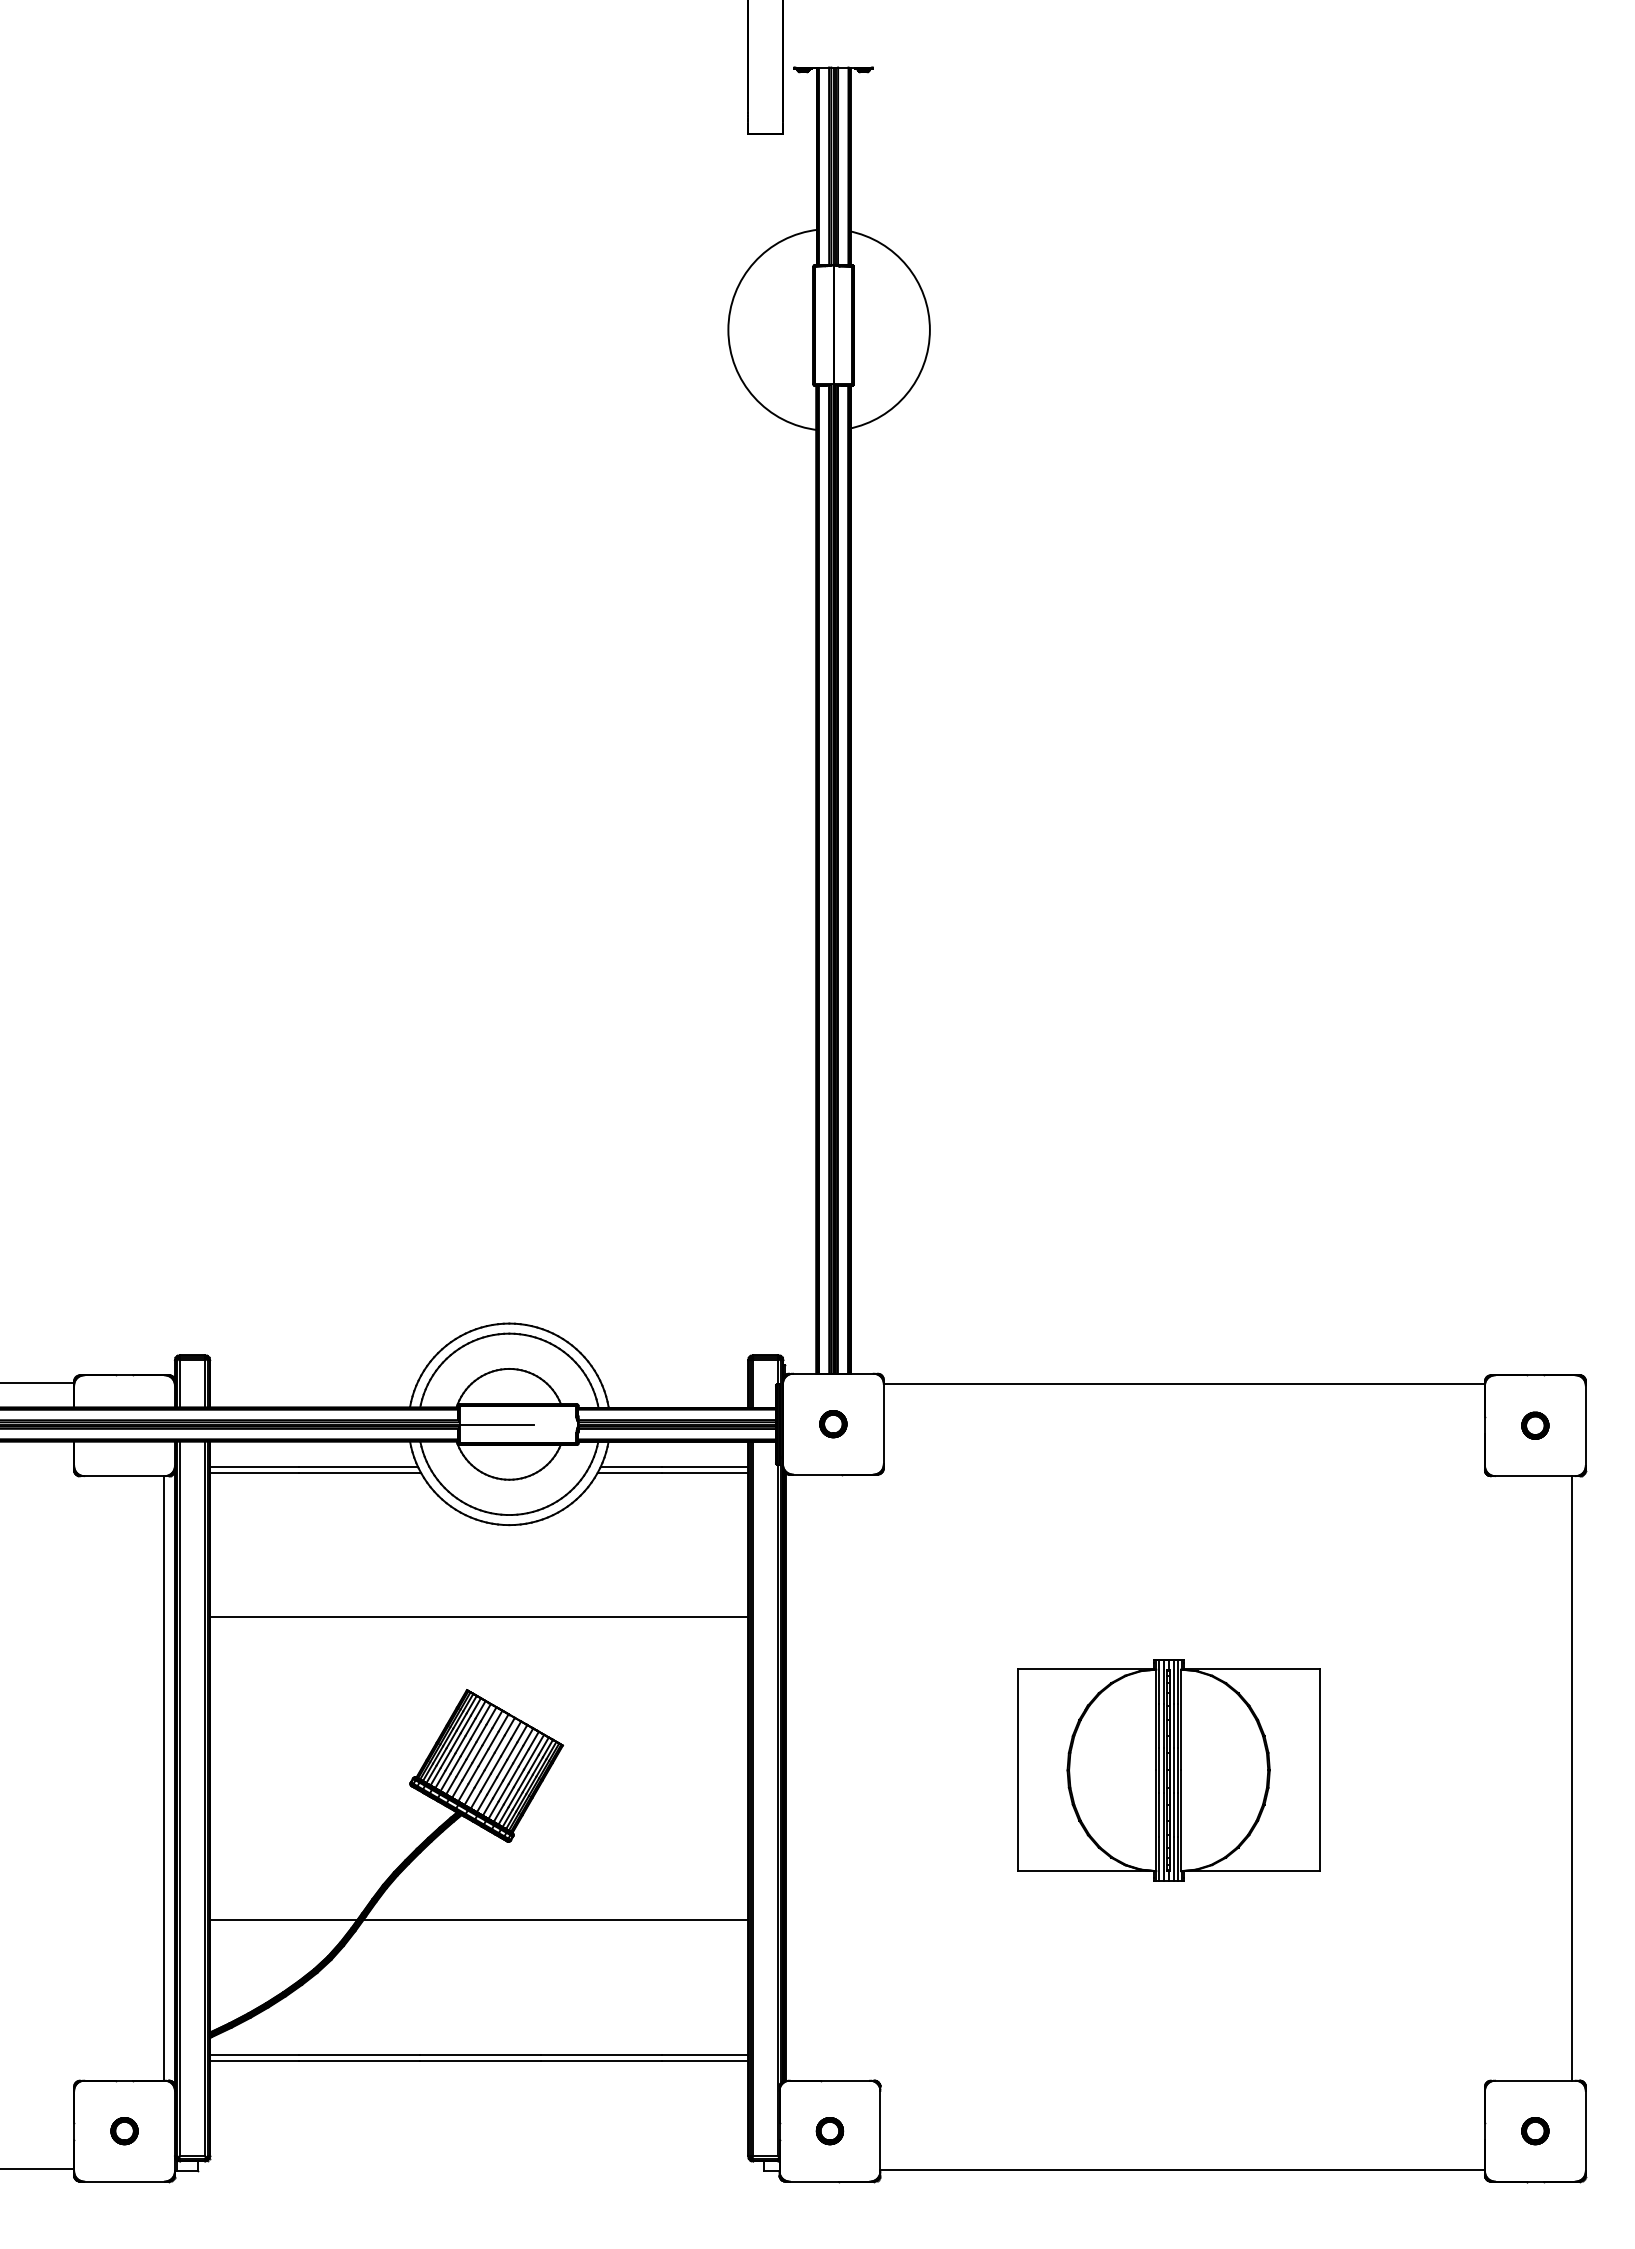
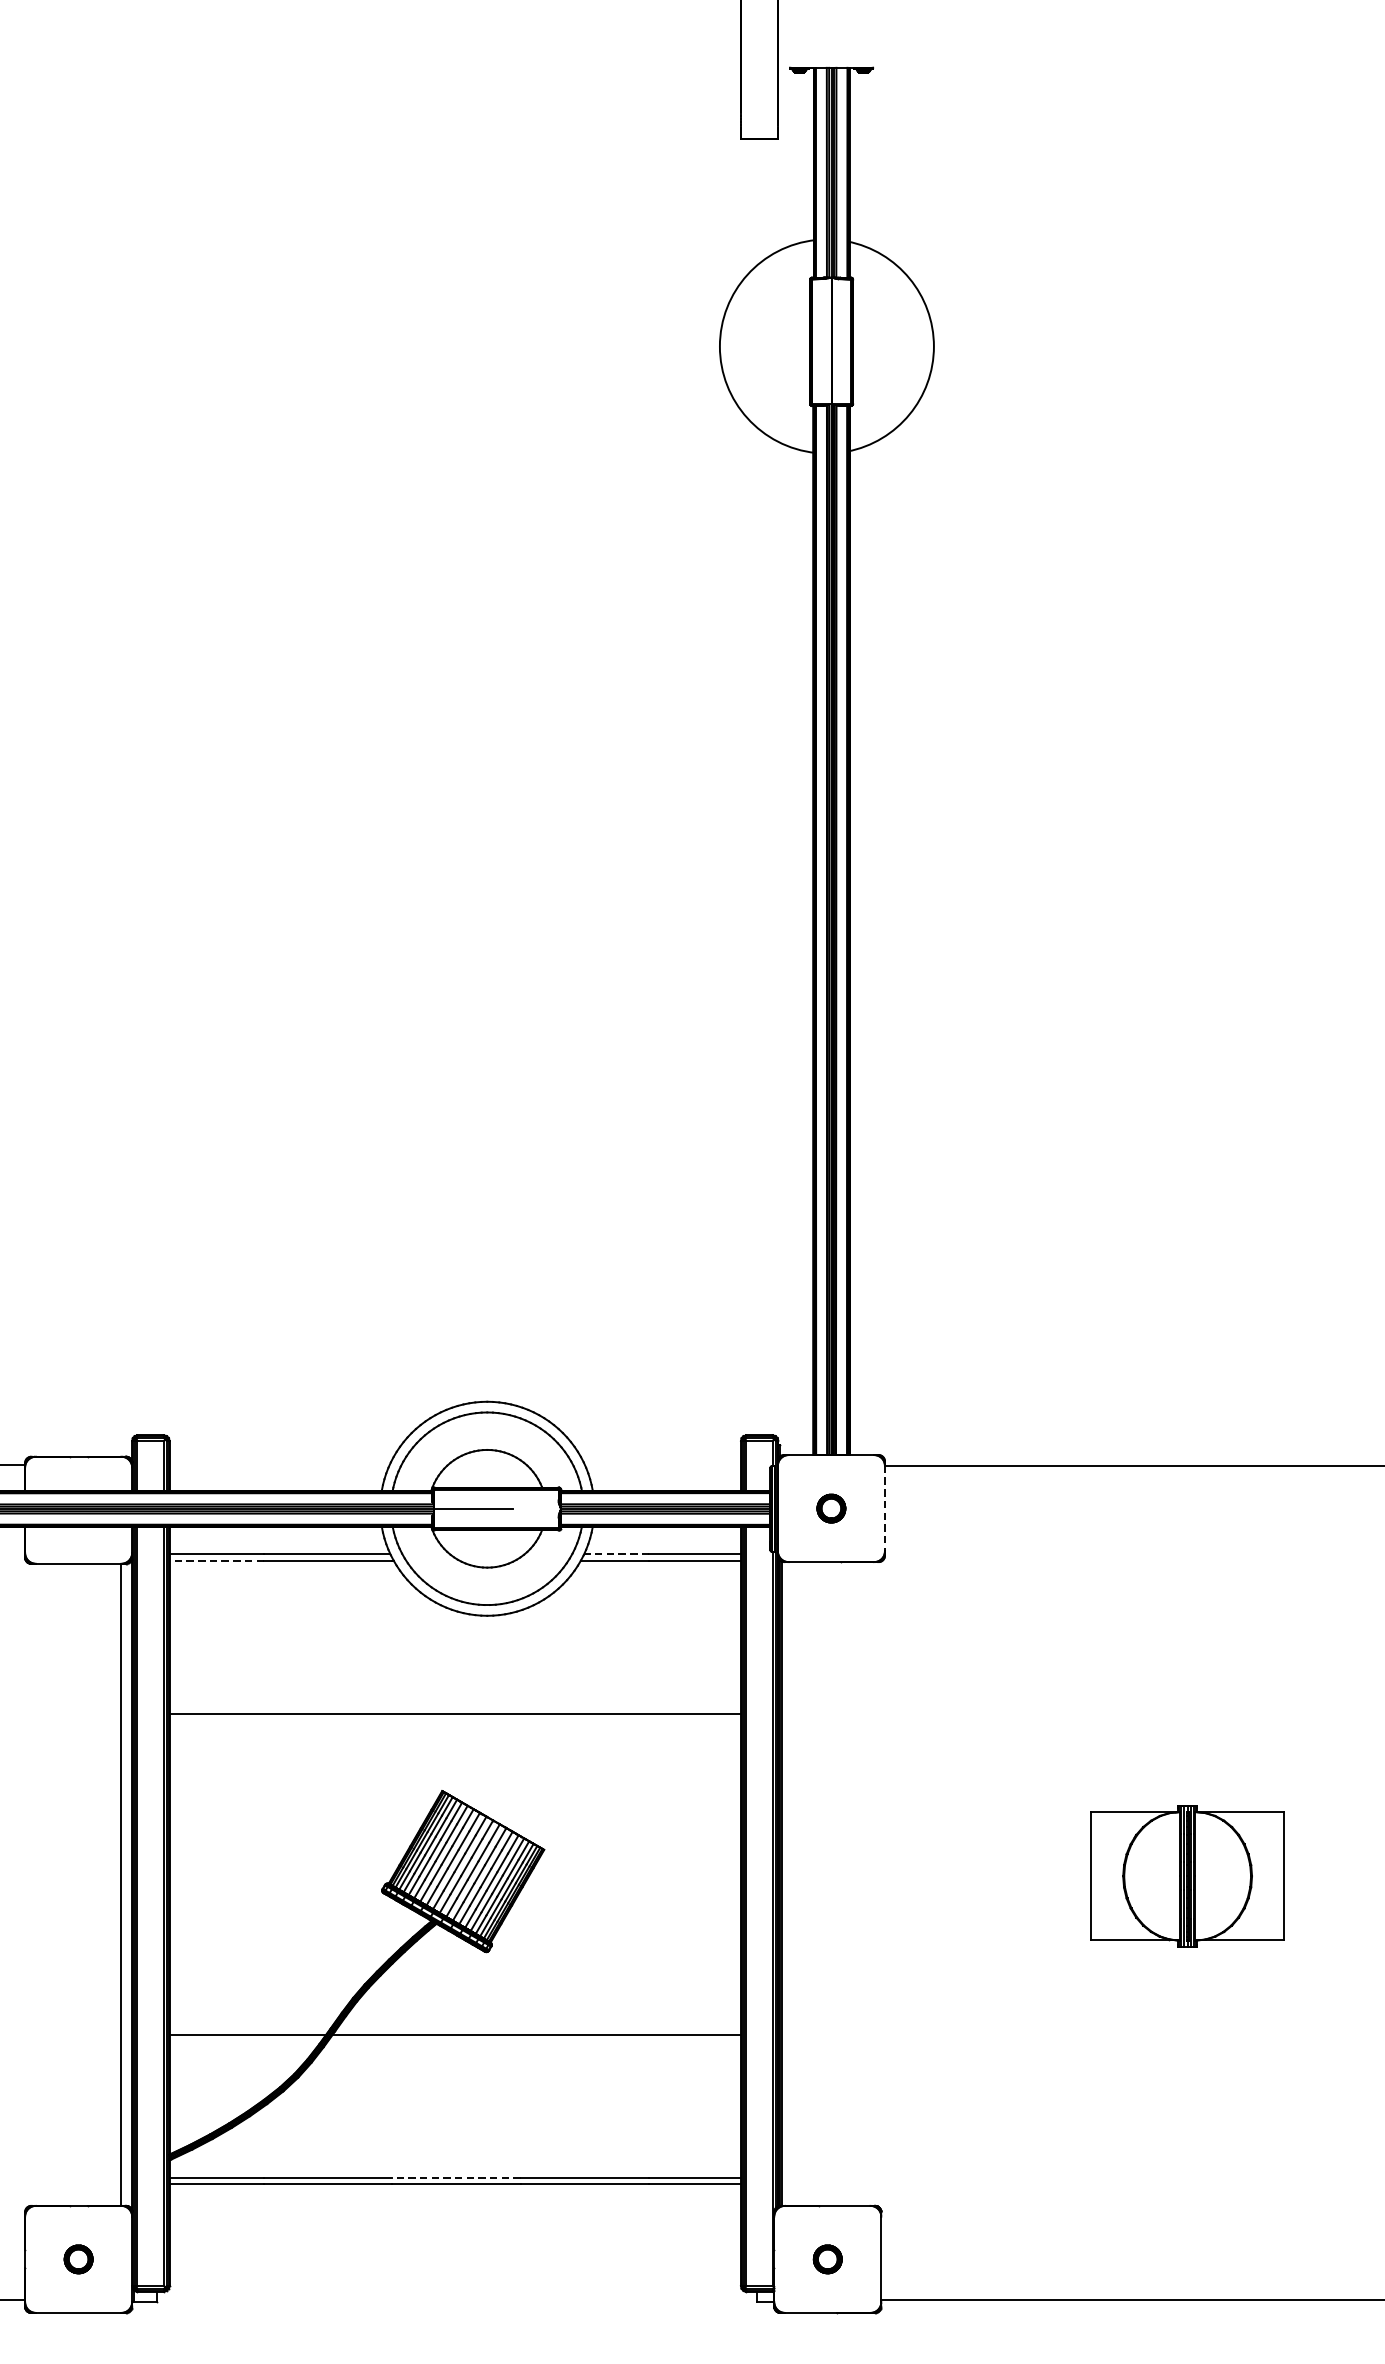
line: (883, 1424) -> (884, 1508), solid -> dashed
line: (631, 1467) -> (617, 1554), solid -> dashed
line: (254, 1473) -> (216, 1560), solid -> dashed
part: (1168, 1770) -> (1187, 1876), size x0.6
line: (479, 2054) -> (455, 2178), solid -> dashed

